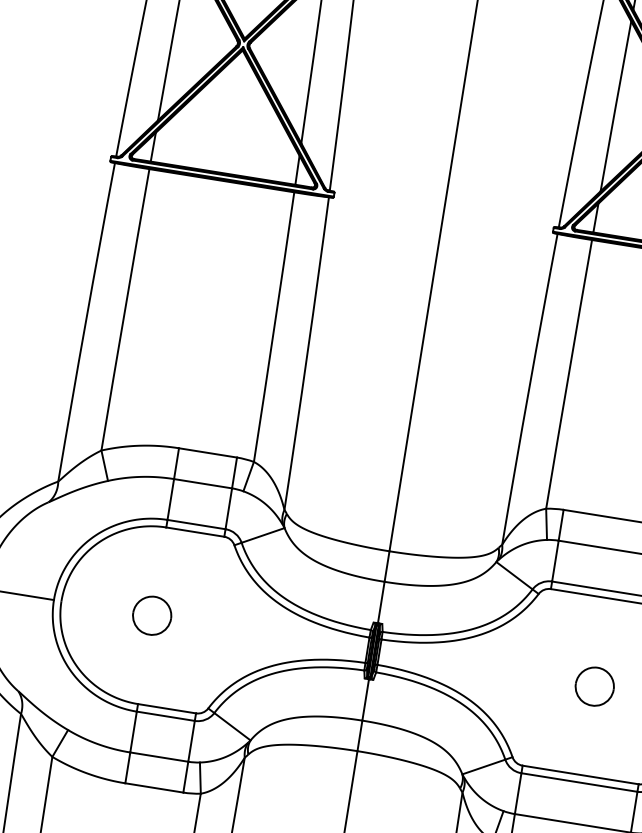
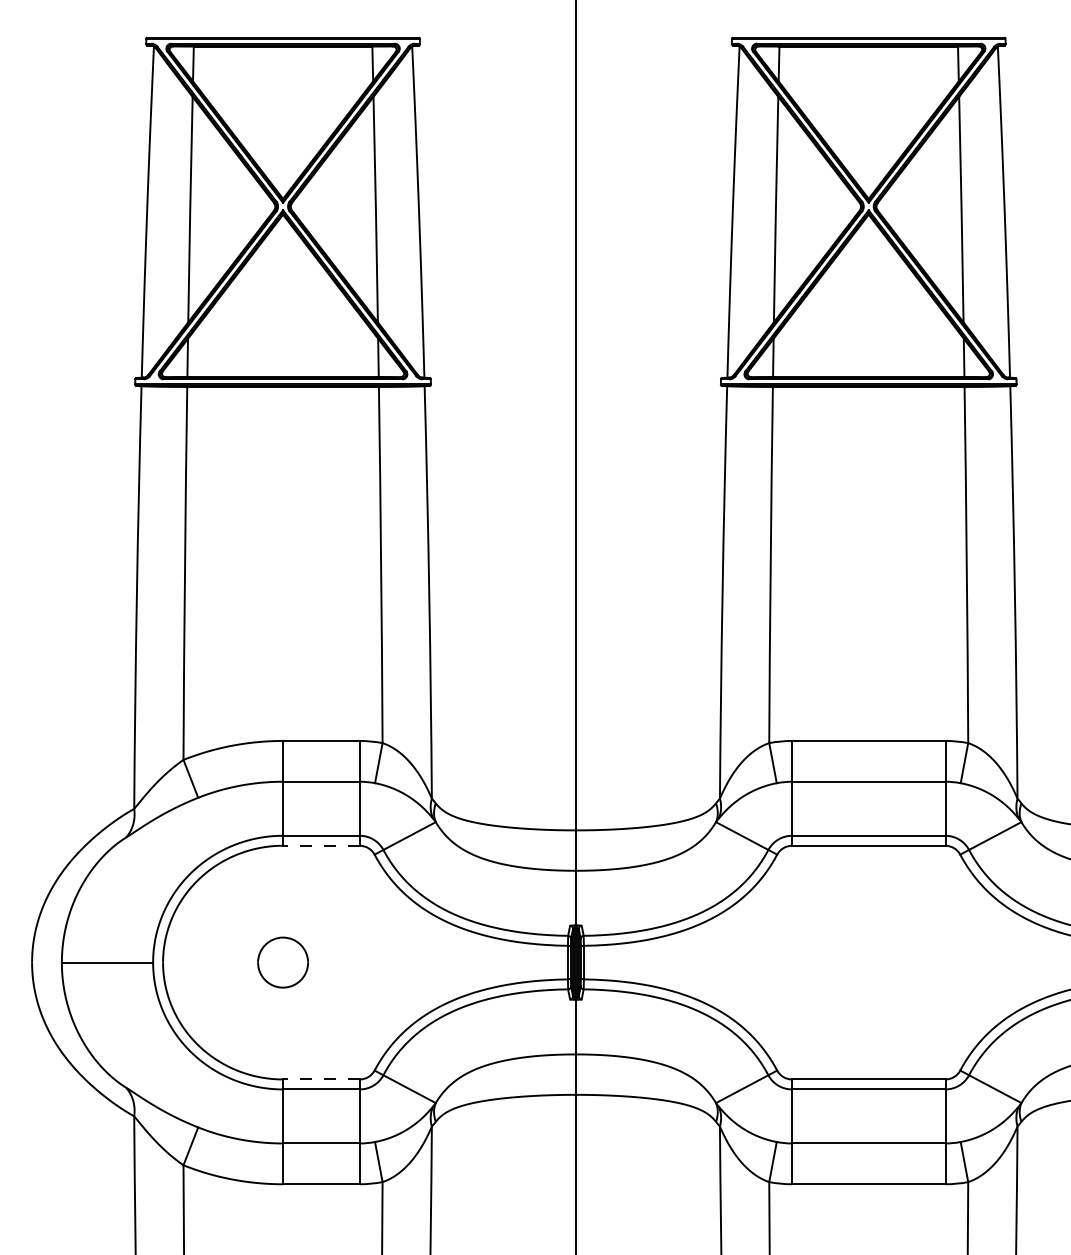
line: (194, 531) -> (320, 845), solid -> dashed
part: (594, 686) -> (868, 962), removed
line: (166, 708) -> (320, 1079), solid -> dashed

